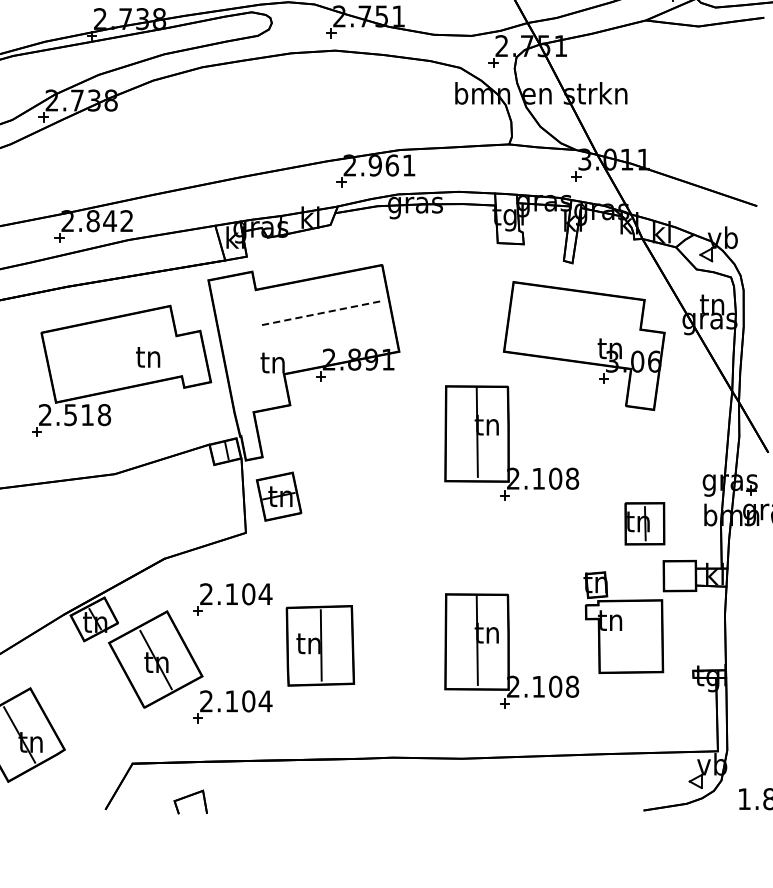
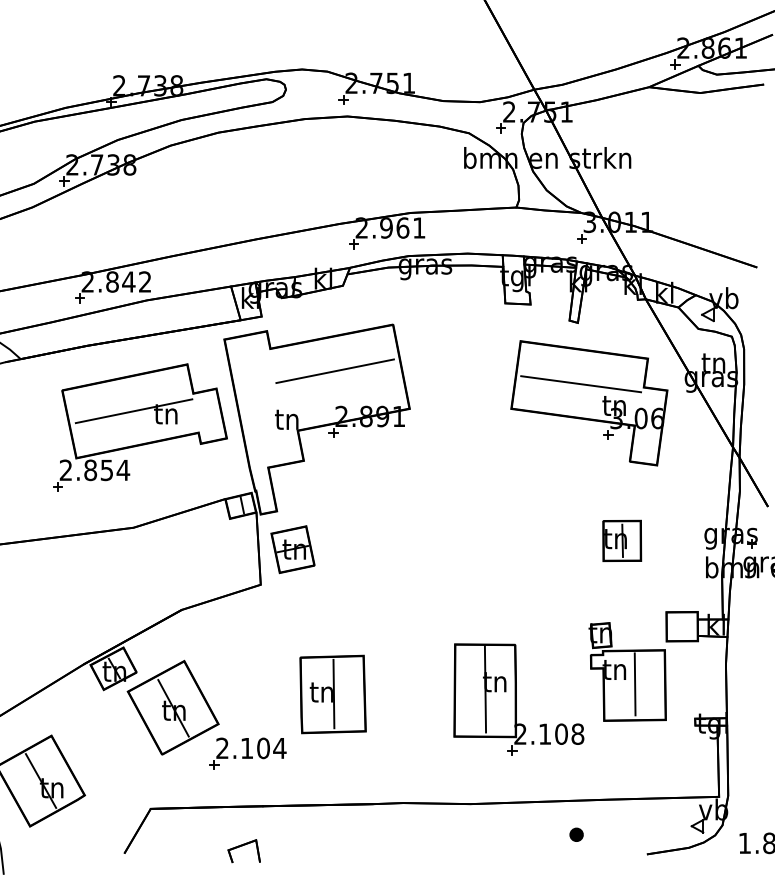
line: (322, 313) -> (335, 371), dashed -> solid
line: (576, 326) -> (581, 384), added
line: (114, 354) -> (133, 411), added
text: (88, 415) -> (107, 470), 2.518 -> 2.854
part: (511, 443) -> (518, 497), removed
part: (645, 523) -> (622, 540), moved
part: (232, 599) -> (247, 649), removed
line: (630, 635) -> (634, 684), added
part: (571, 790) -> (576, 834), added
part: (190, 802) -> (243, 851), moved

